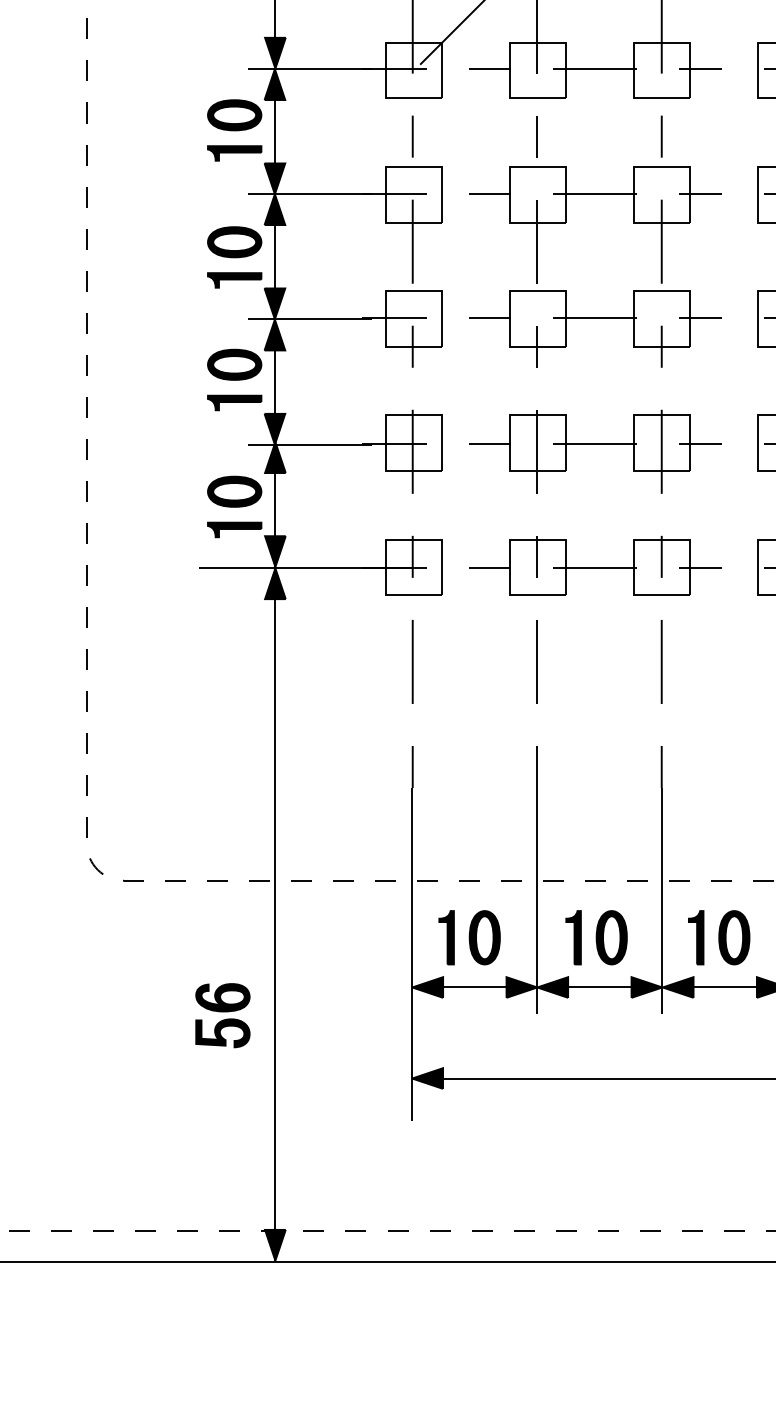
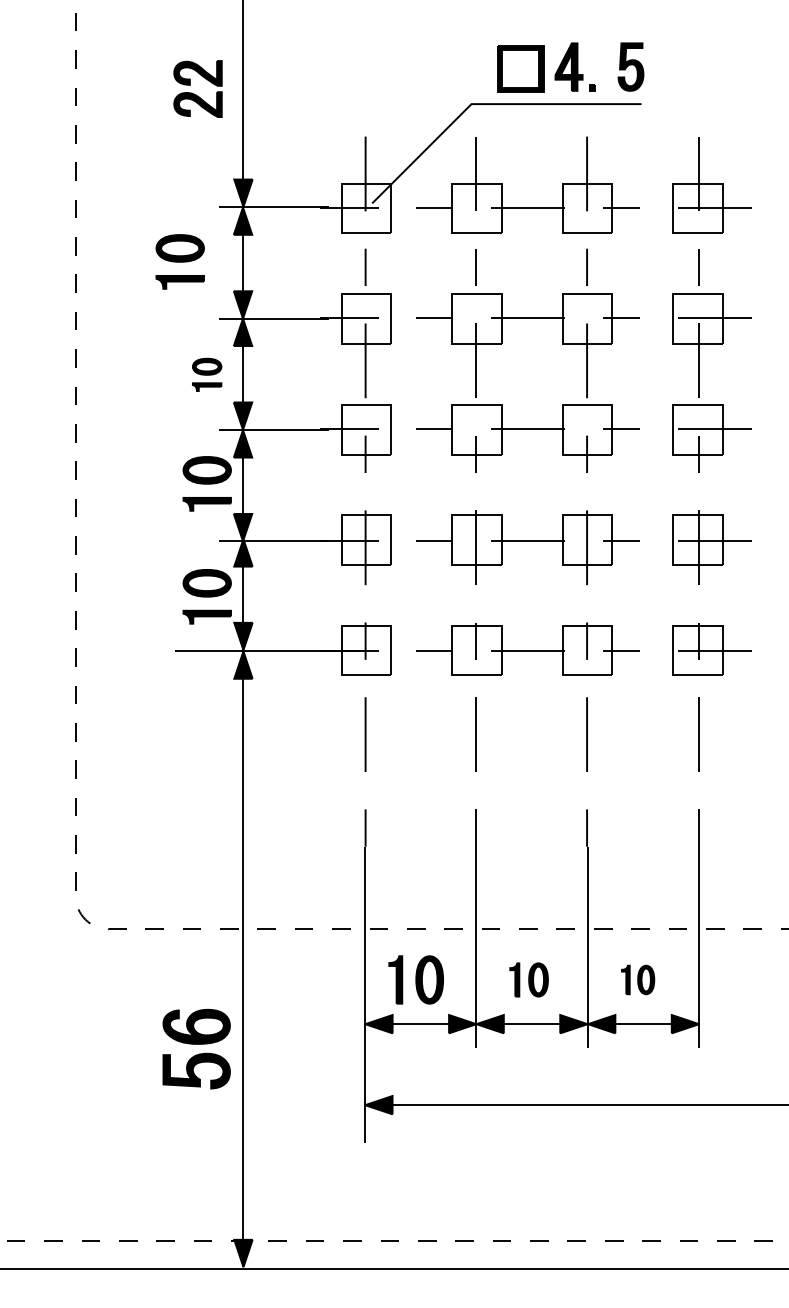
part: (233, 129) -> (179, 261), moved
part: (233, 257) -> (206, 374), size x0.6
part: (595, 937) -> (528, 979), size x0.7
part: (718, 937) -> (637, 979), size x0.6
part: (222, 1015) -> (196, 1049), size x1.4

